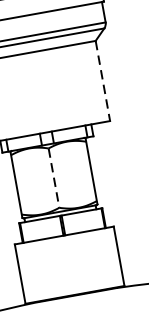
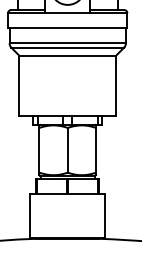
line: (103, 81) -> (116, 86), dashed -> solid
line: (53, 178) -> (67, 150), dashed -> solid

